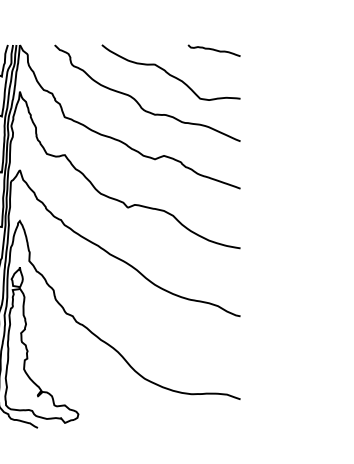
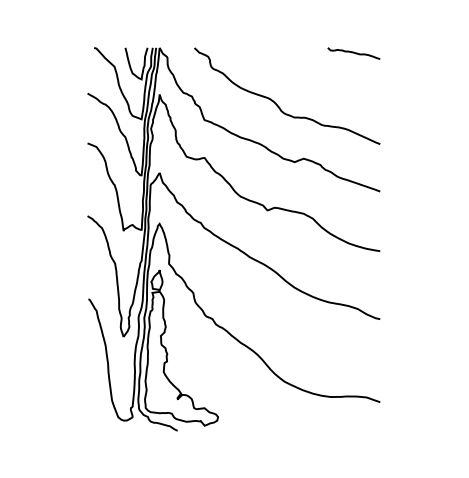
curve: (169, 73) -> (309, 76), removed

